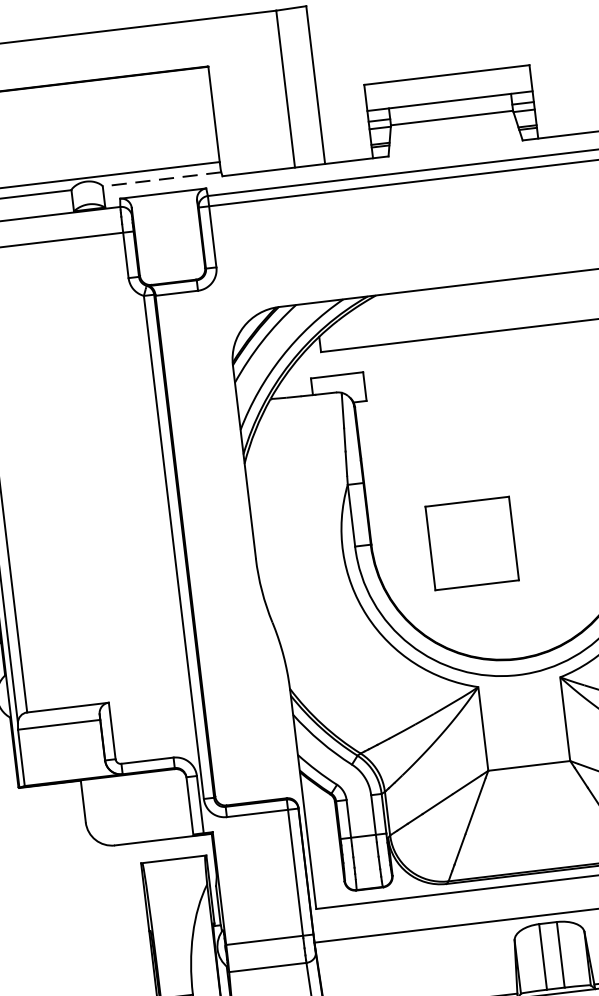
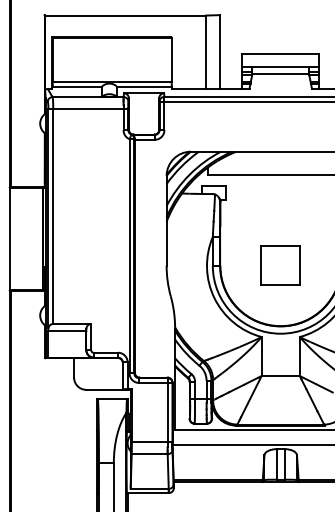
line: (162, 178) -> (144, 86), dashed -> solid
part: (471, 542) -> (280, 265), moved

